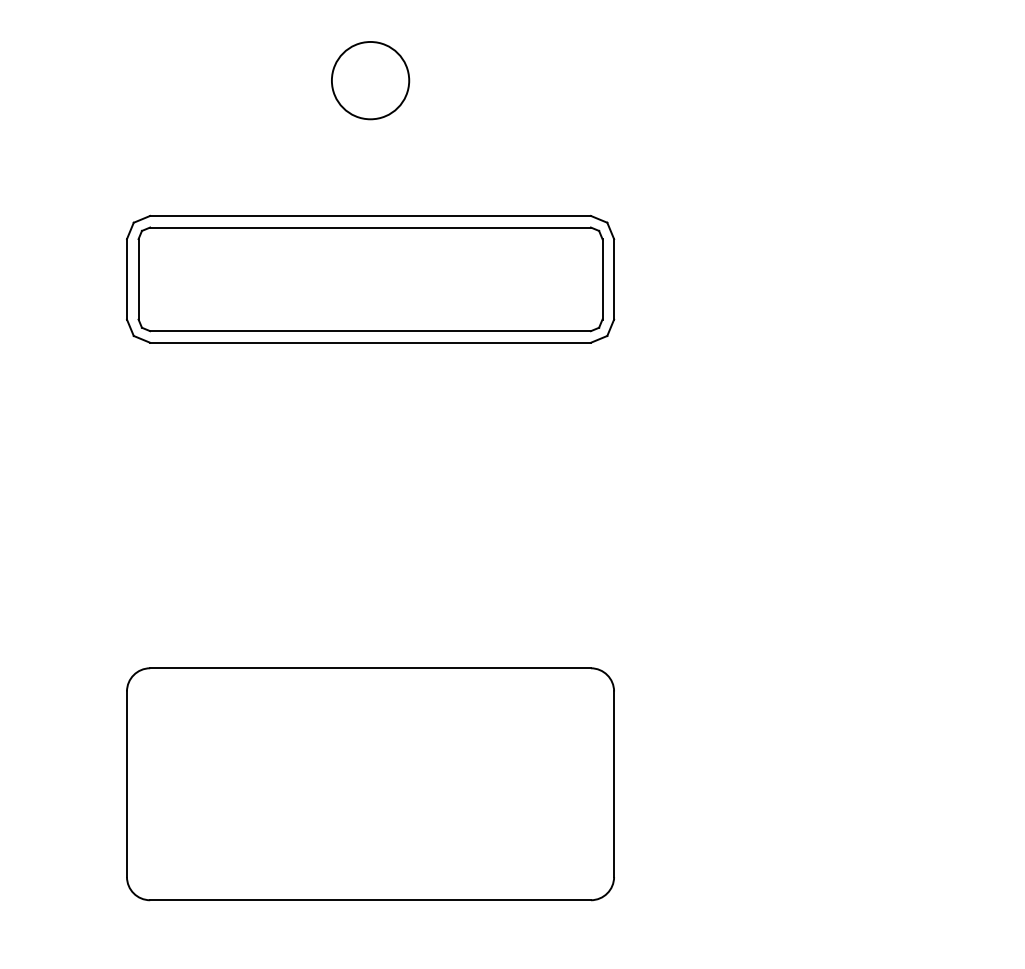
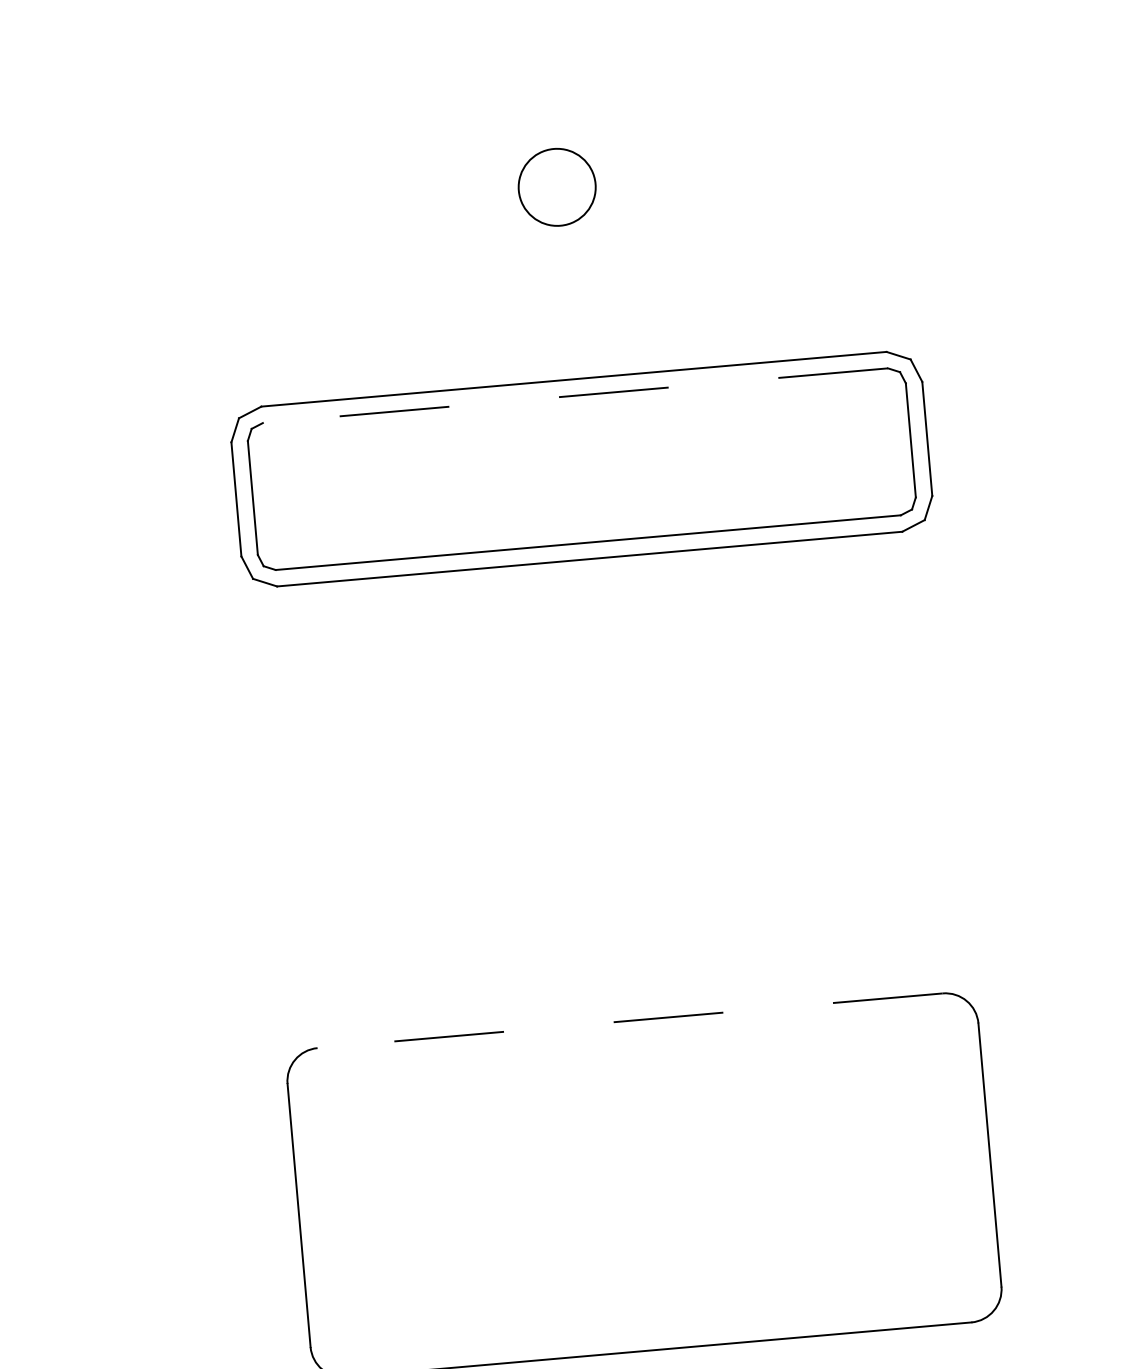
circle: (370, 80) -> (557, 187), size x0.7
line: (370, 227) -> (575, 395), solid -> dashed
line: (370, 668) -> (630, 1021), solid -> dashed

